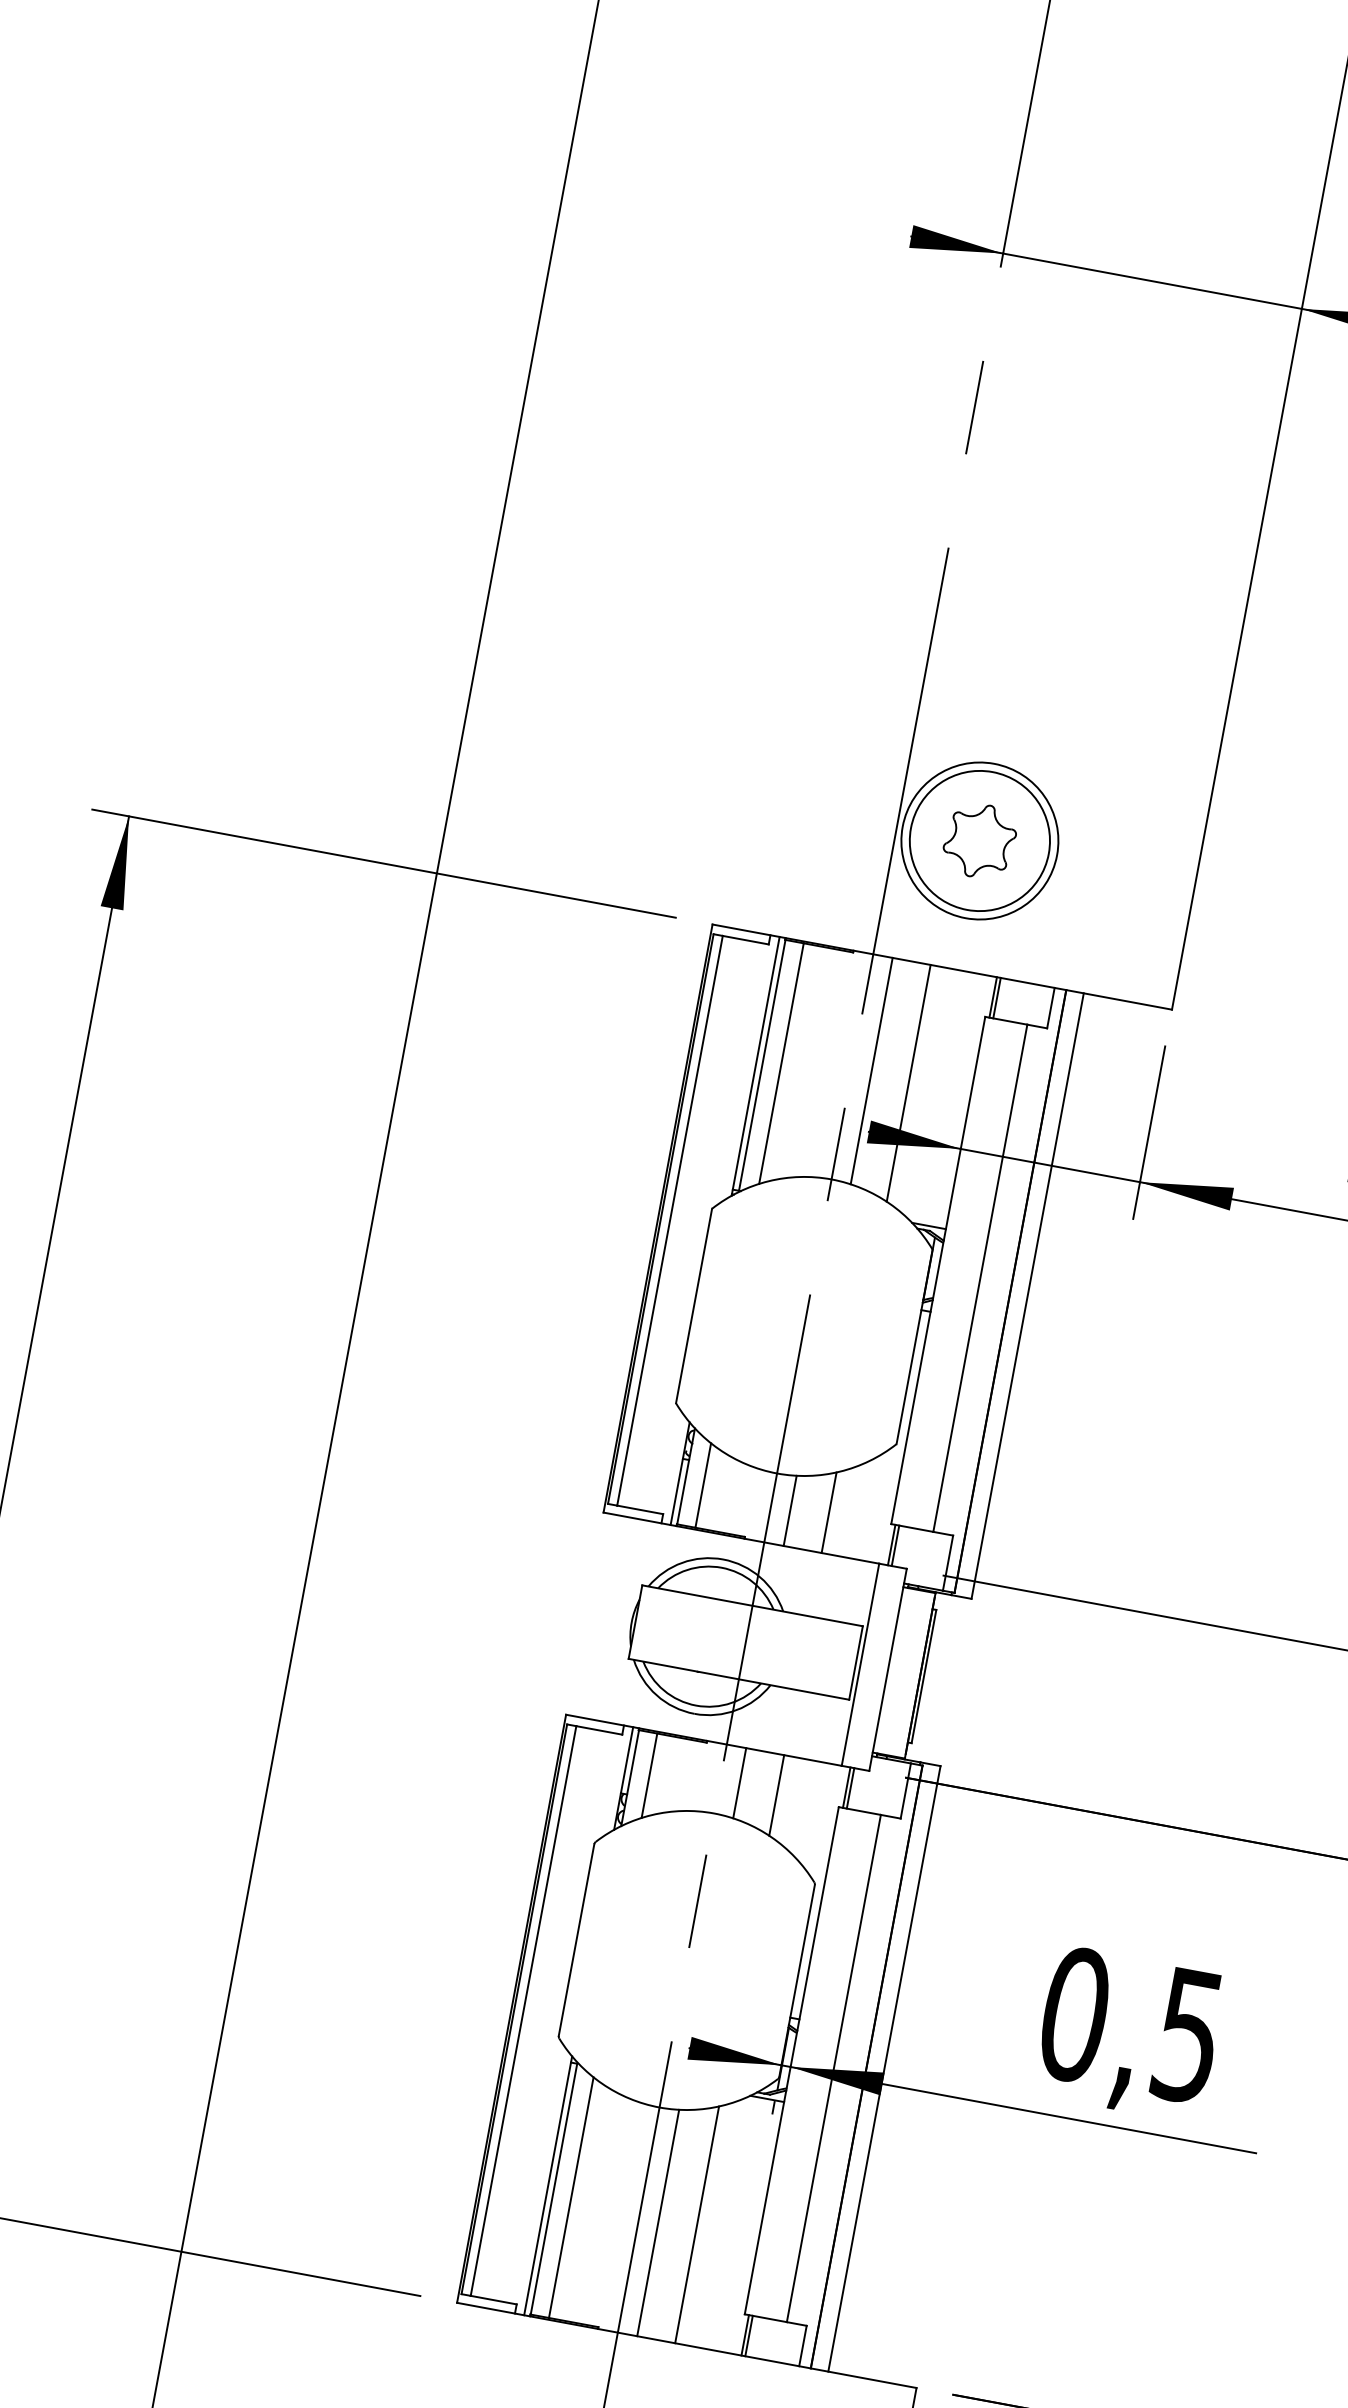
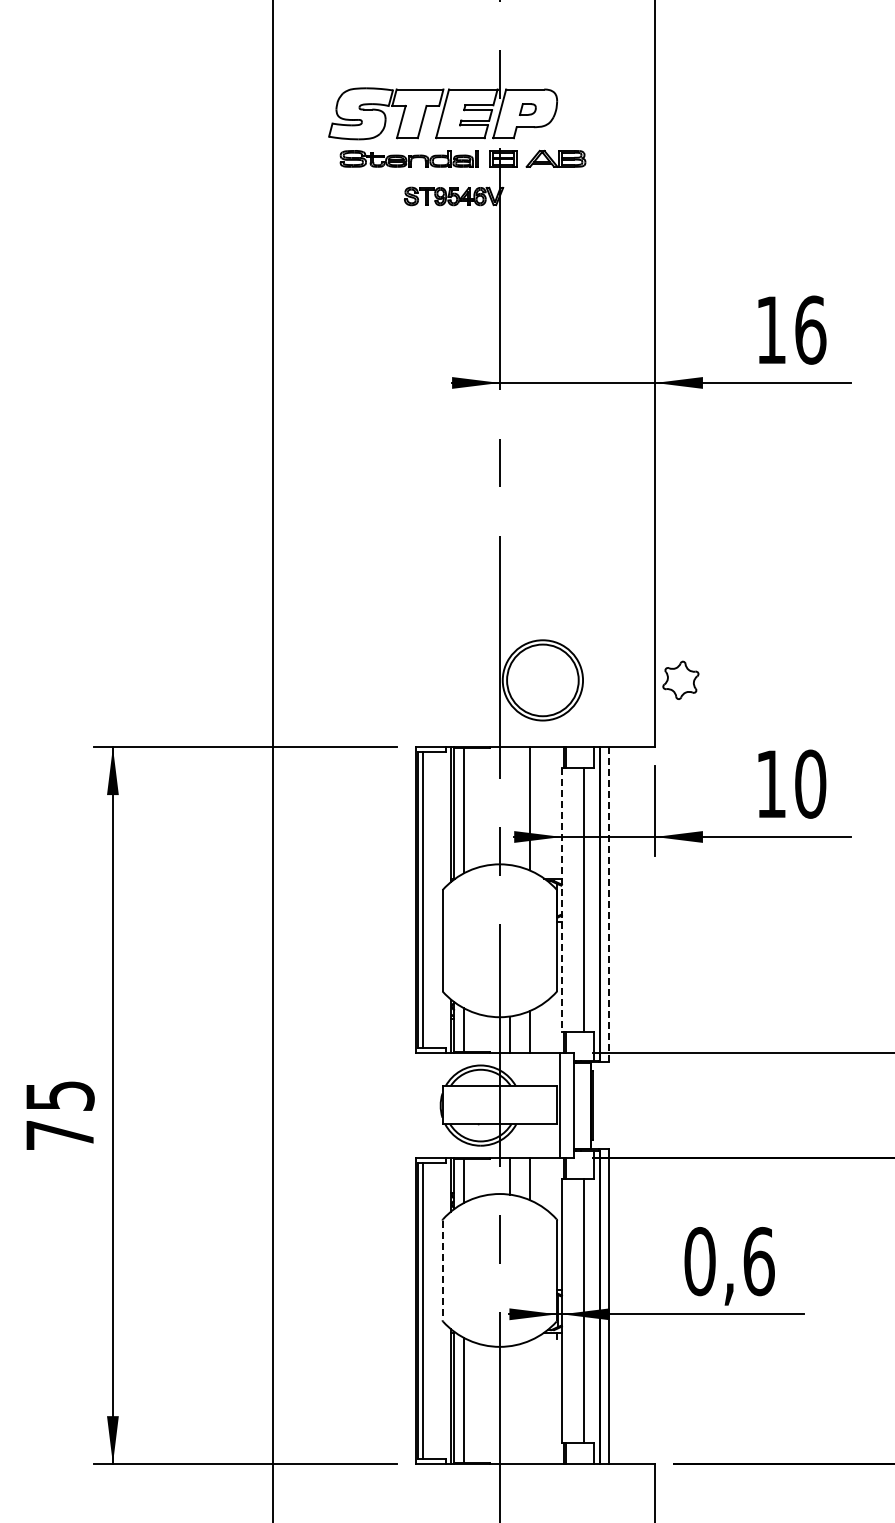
part: (979, 839) -> (680, 679), moved
line: (870, 1071) -> (509, 806), removed
line: (937, 1270) -> (561, 900), solid -> dashed
line: (1028, 1295) -> (609, 904), solid -> dashed
line: (576, 1940) -> (442, 1270), solid -> dashed
text: (1187, 2035) -> (758, 1261), 0,5 -> 0,6
line: (657, 2221) -> (509, 1404), removed
line: (697, 2223) -> (529, 1401), removed

